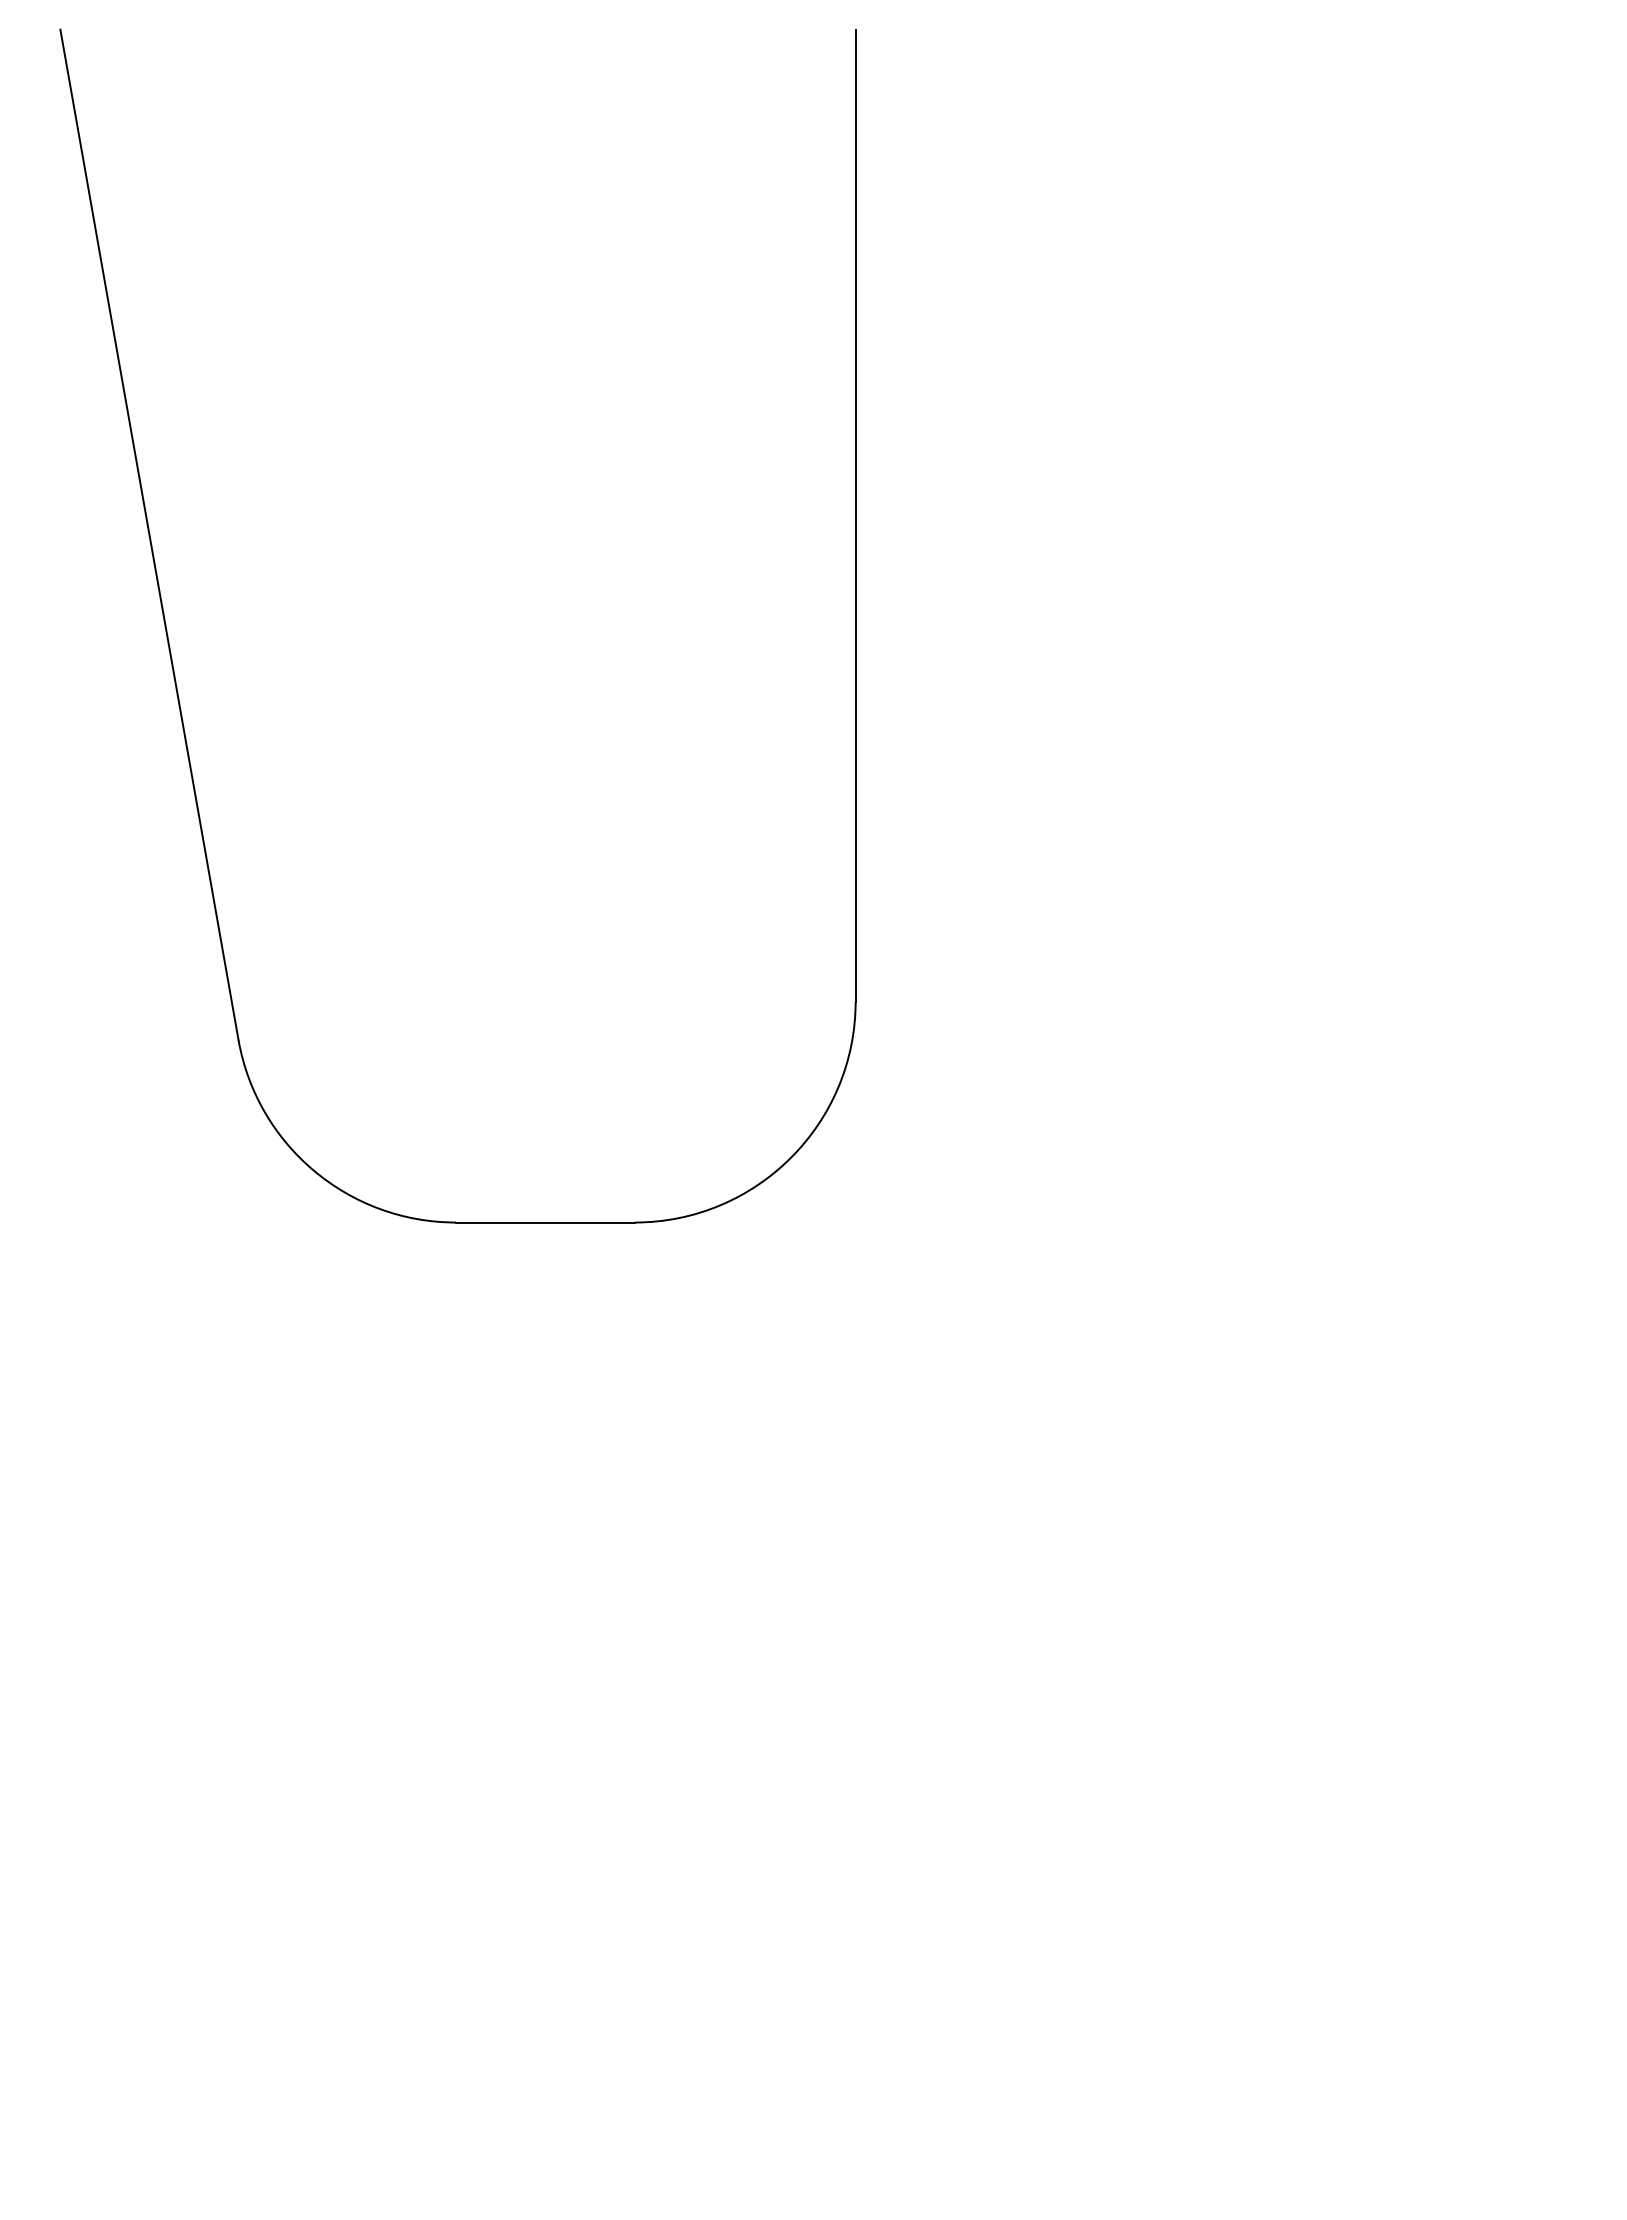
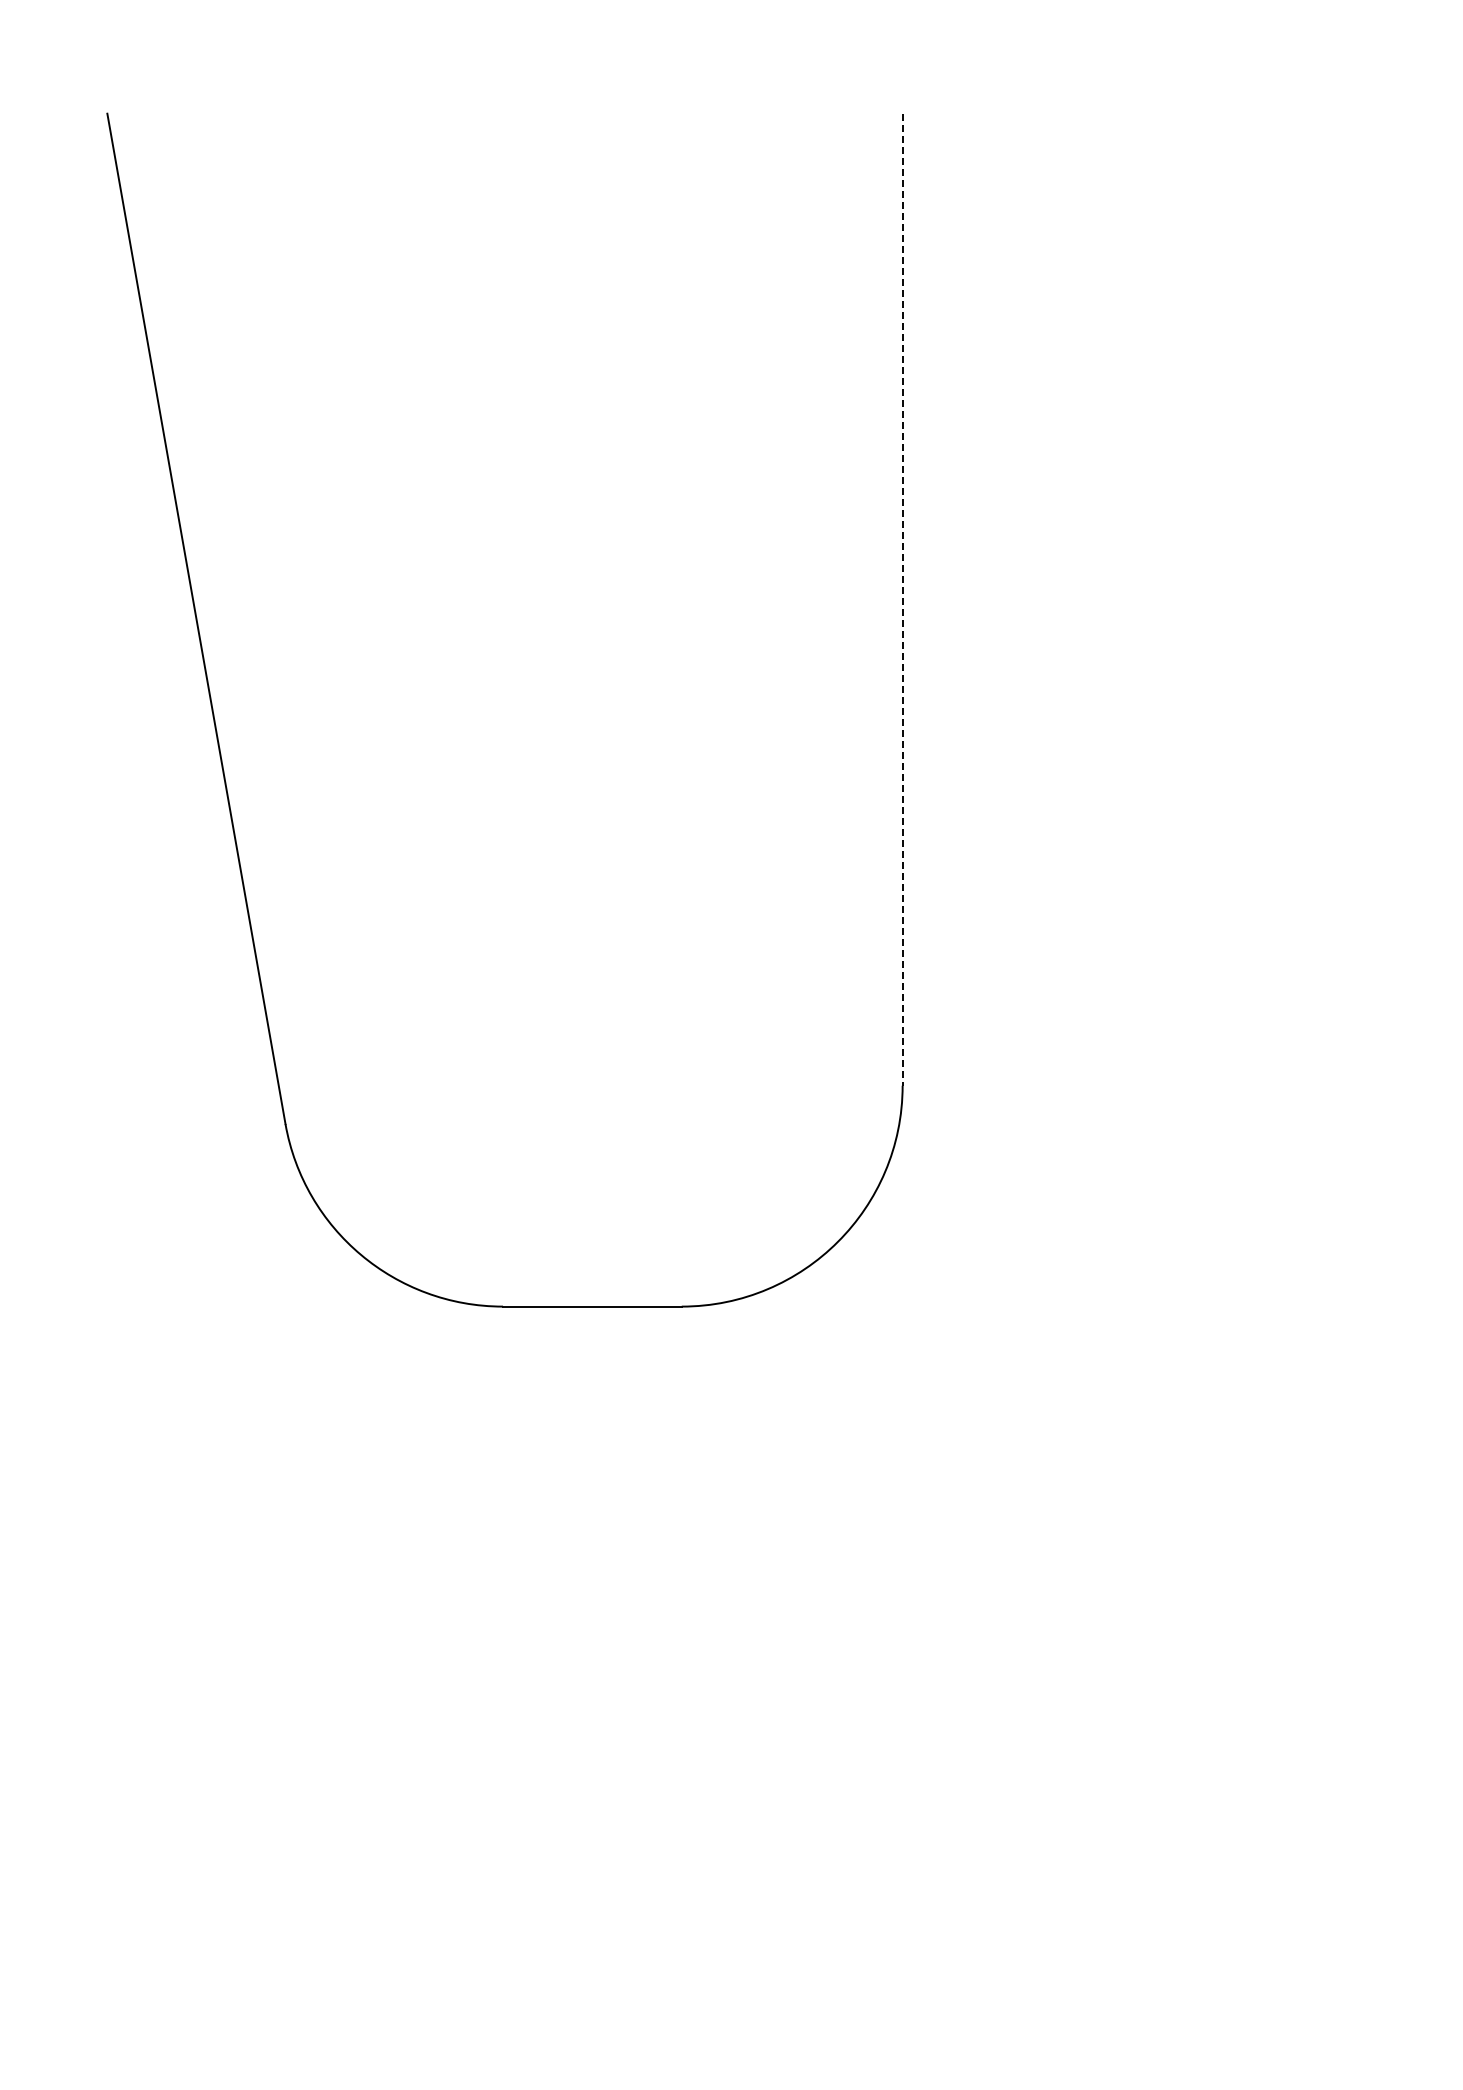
line: (855, 515) -> (902, 599), solid -> dashed

